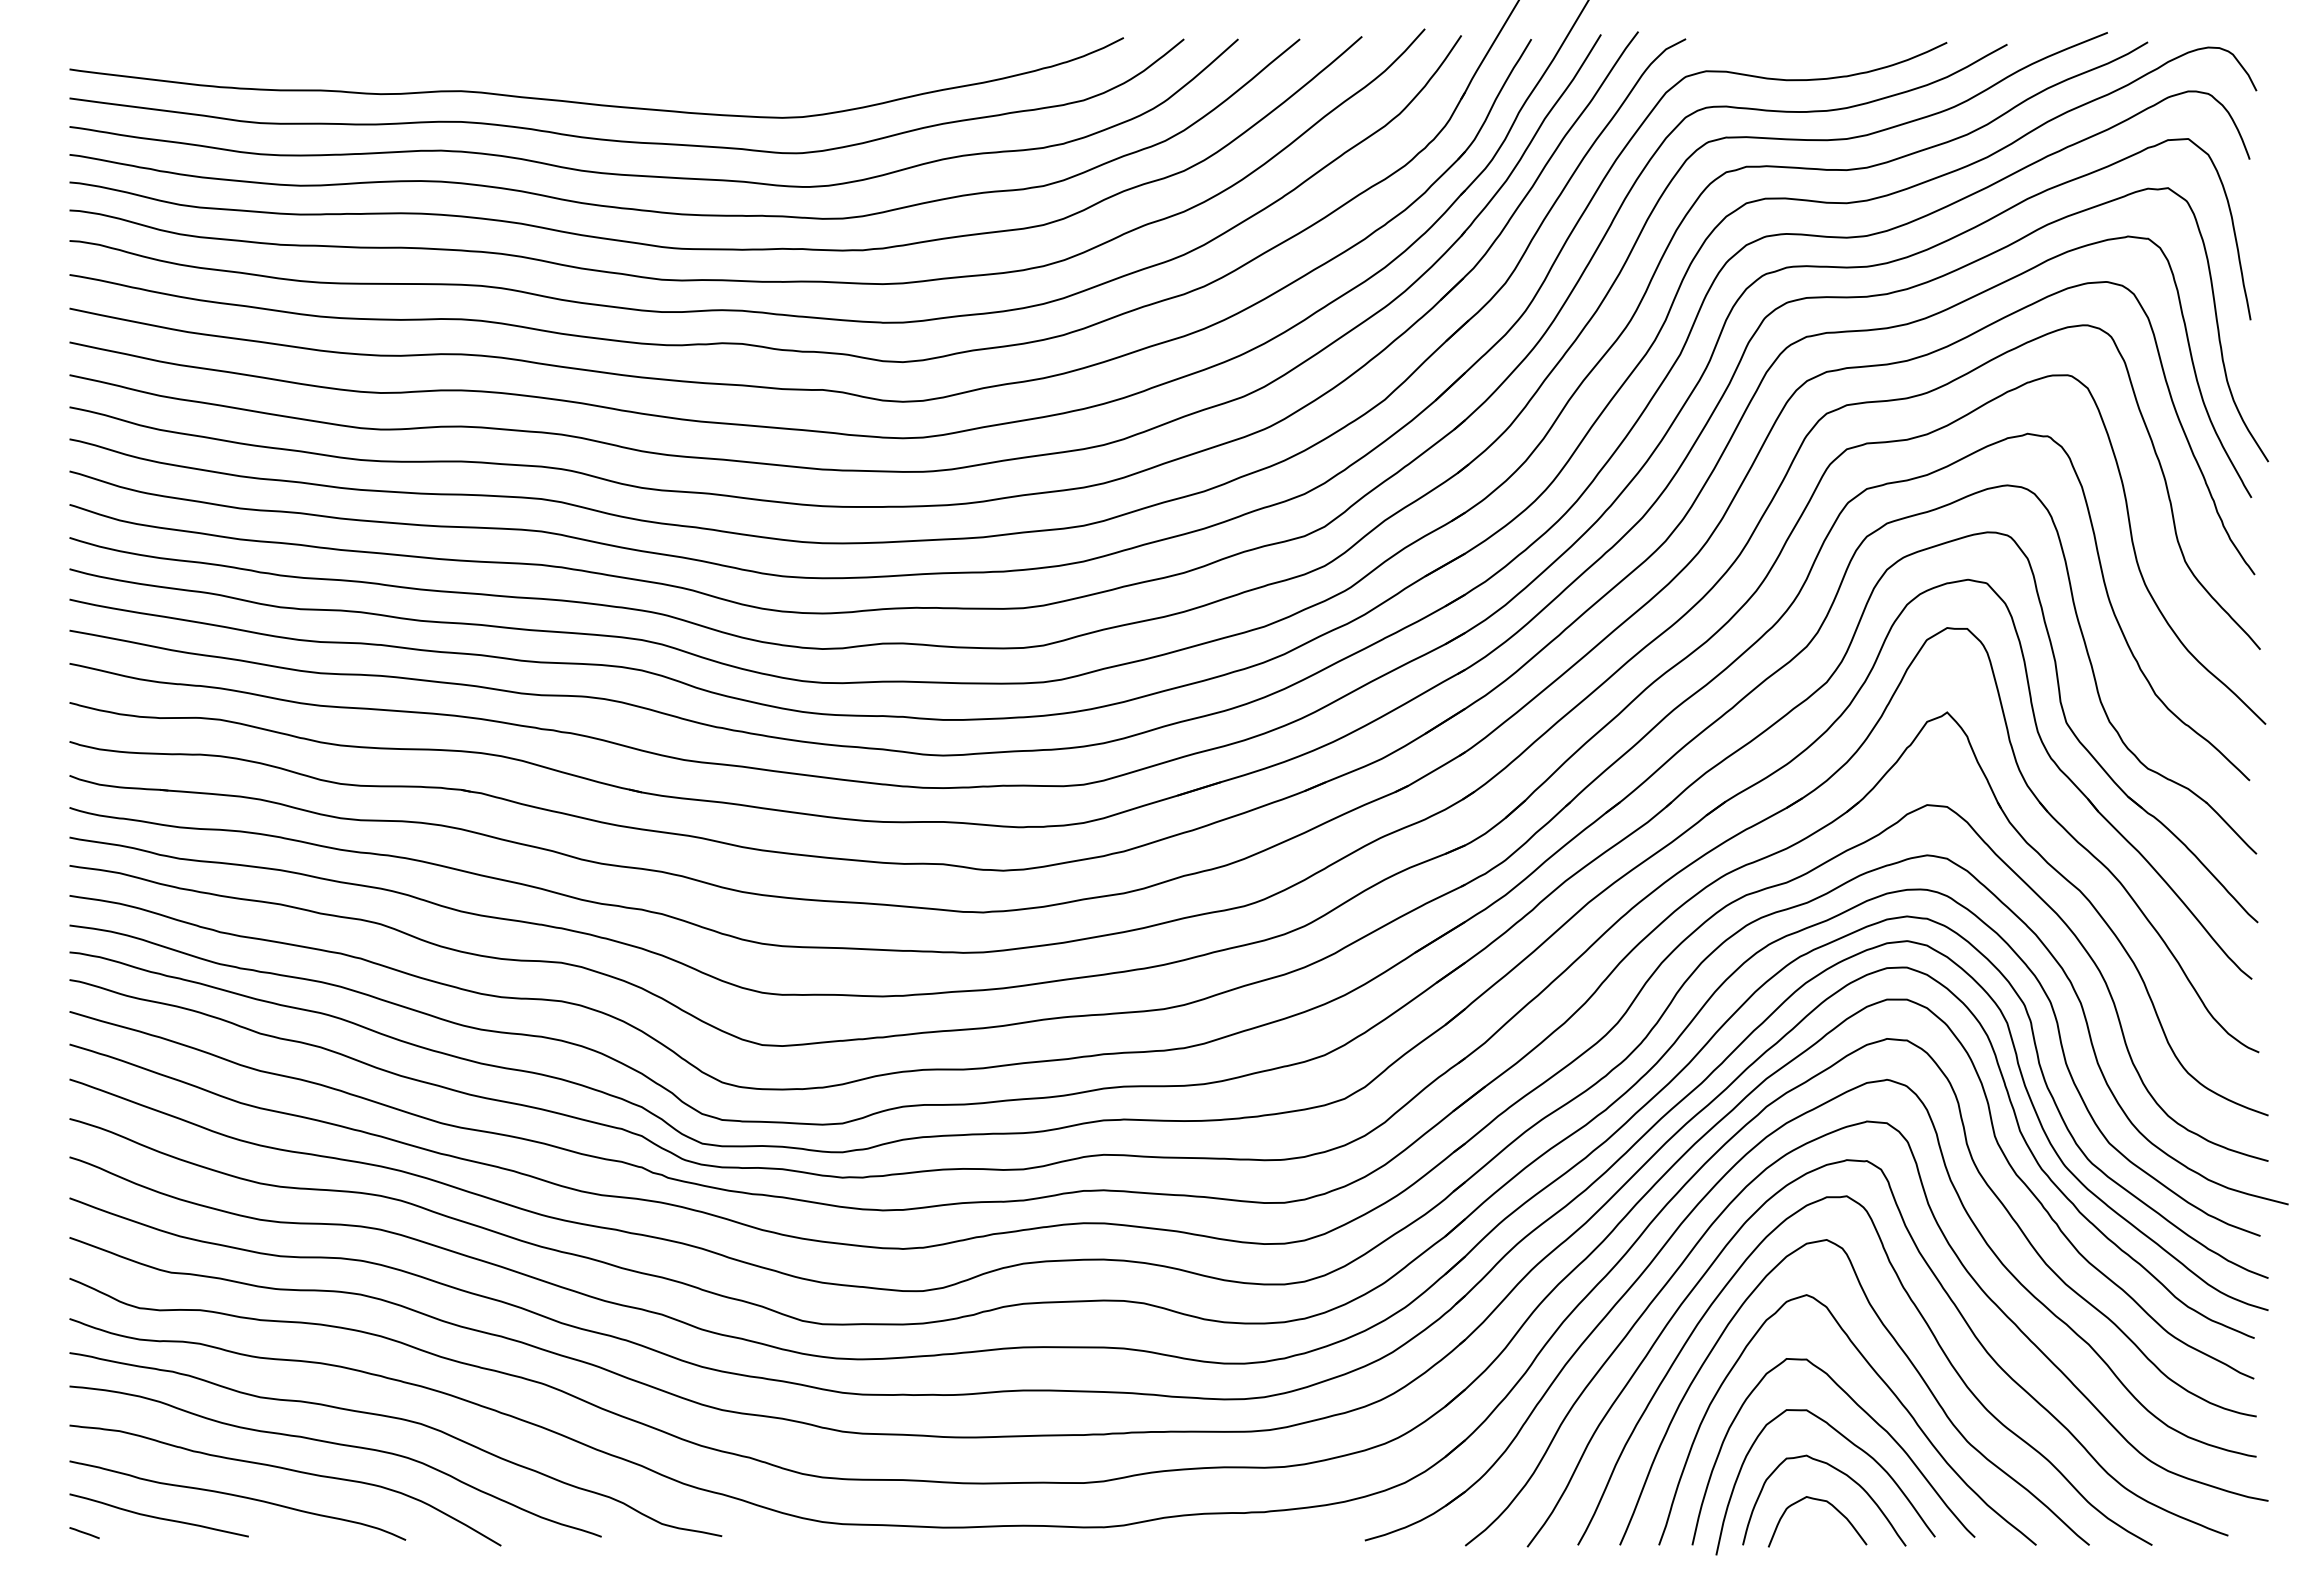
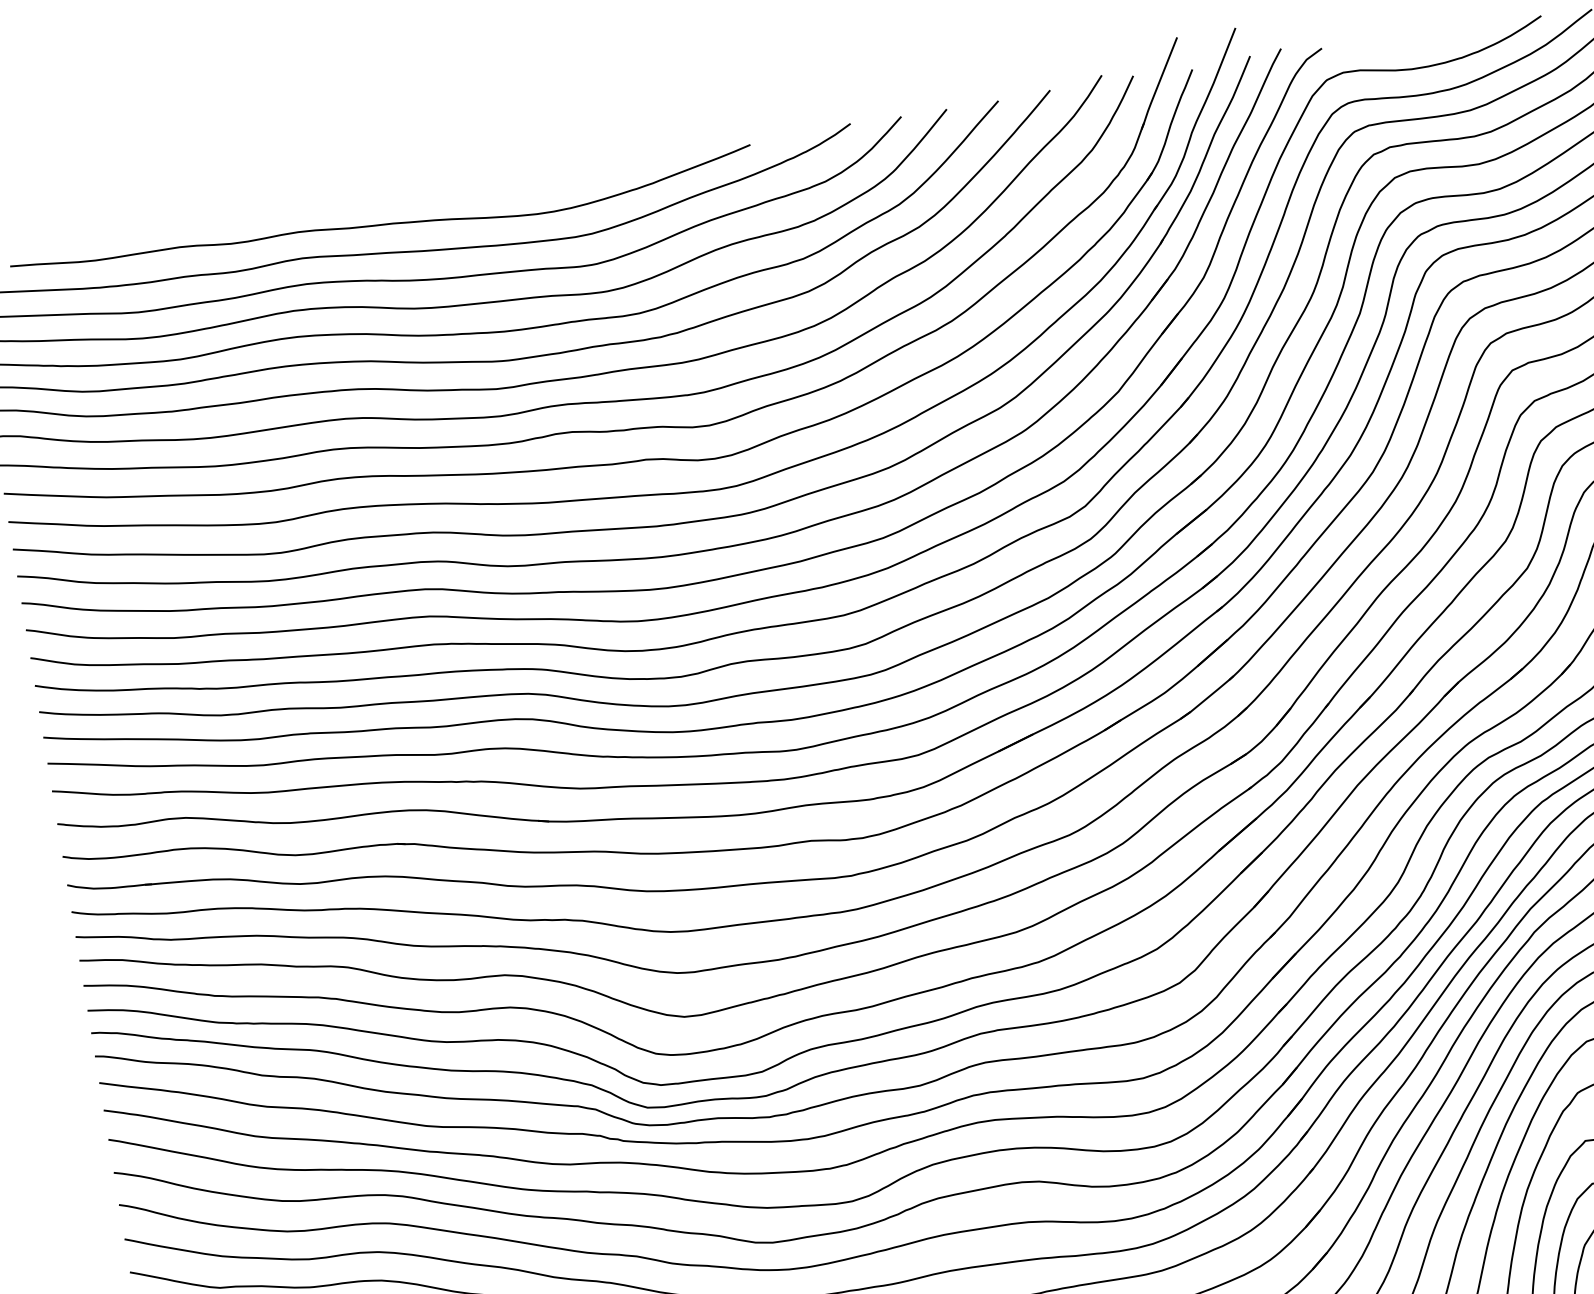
curve: (561, 66) -> (383, 224), added

